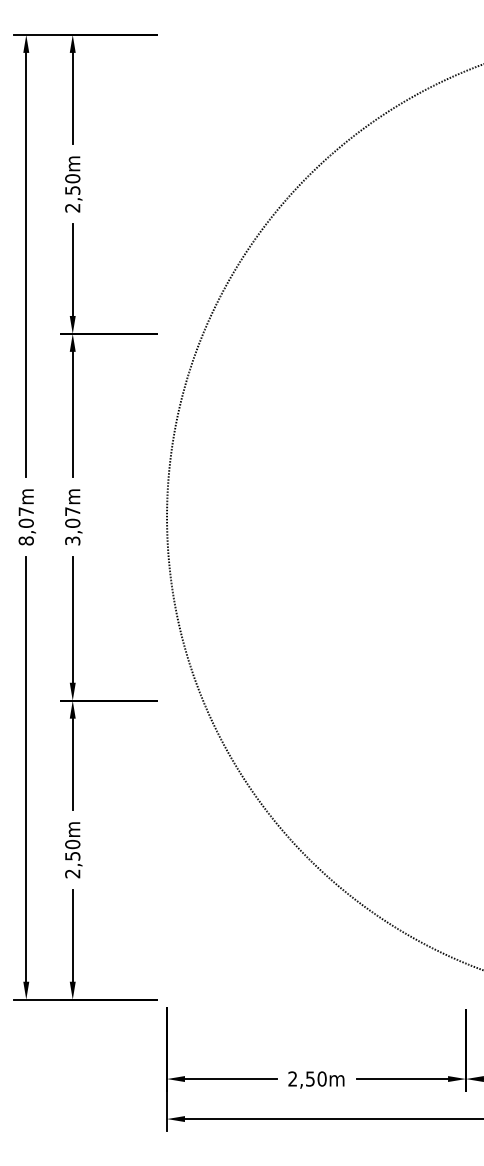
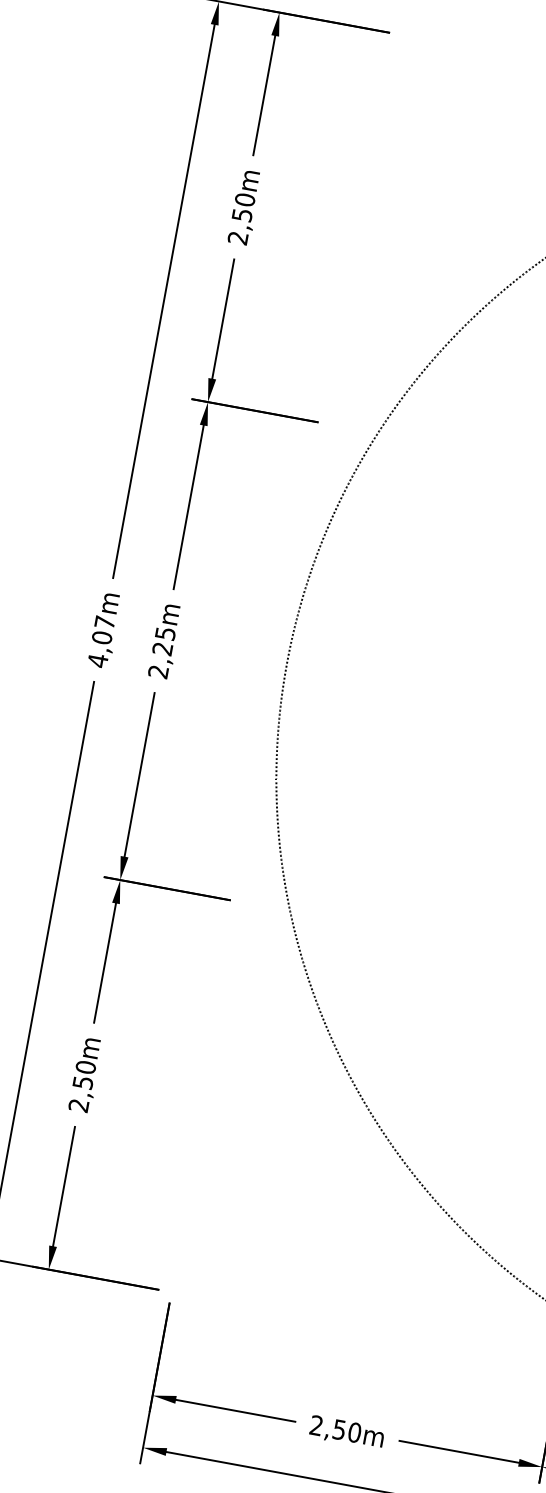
text: (72, 526) -> (161, 652), 3,07m -> 2,25m
text: (25, 540) -> (97, 659), 8,07m -> 4,07m

